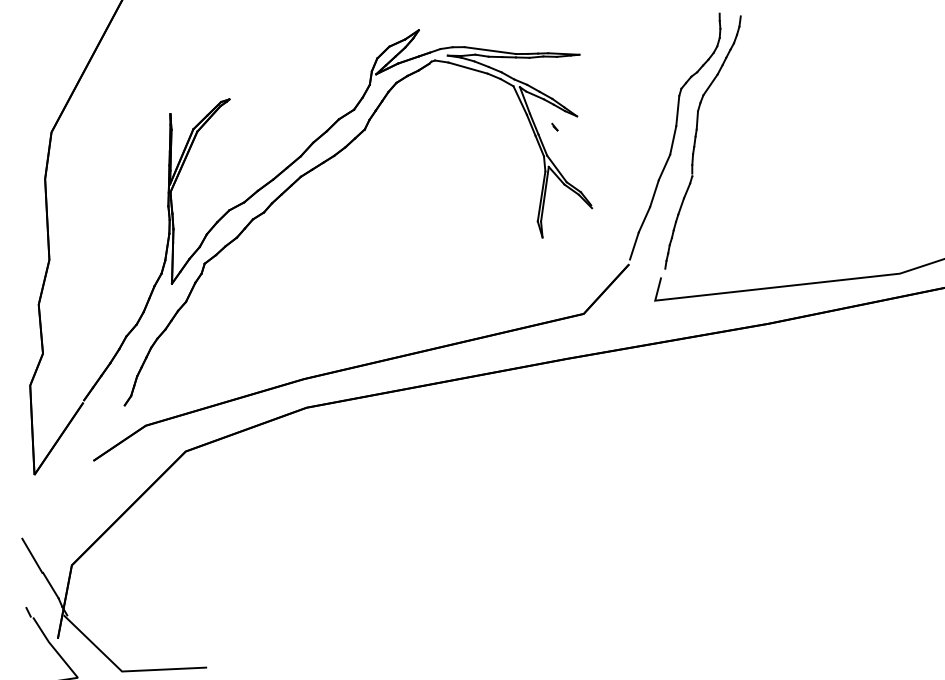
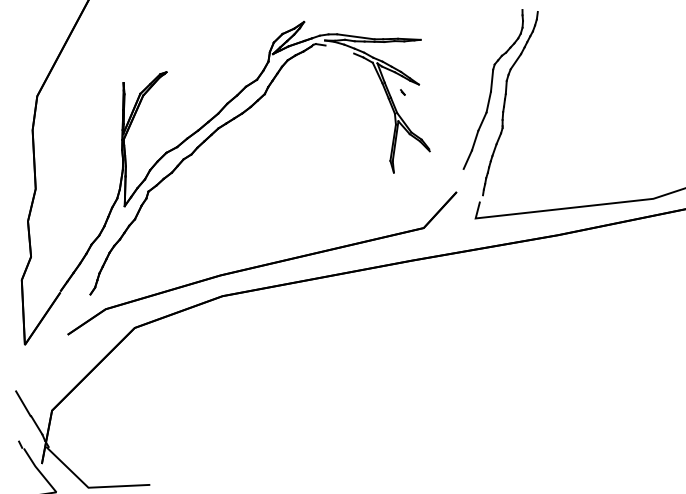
line: (467, 67) -> (339, 49), removed
line: (634, 245) -> (460, 178), removed

